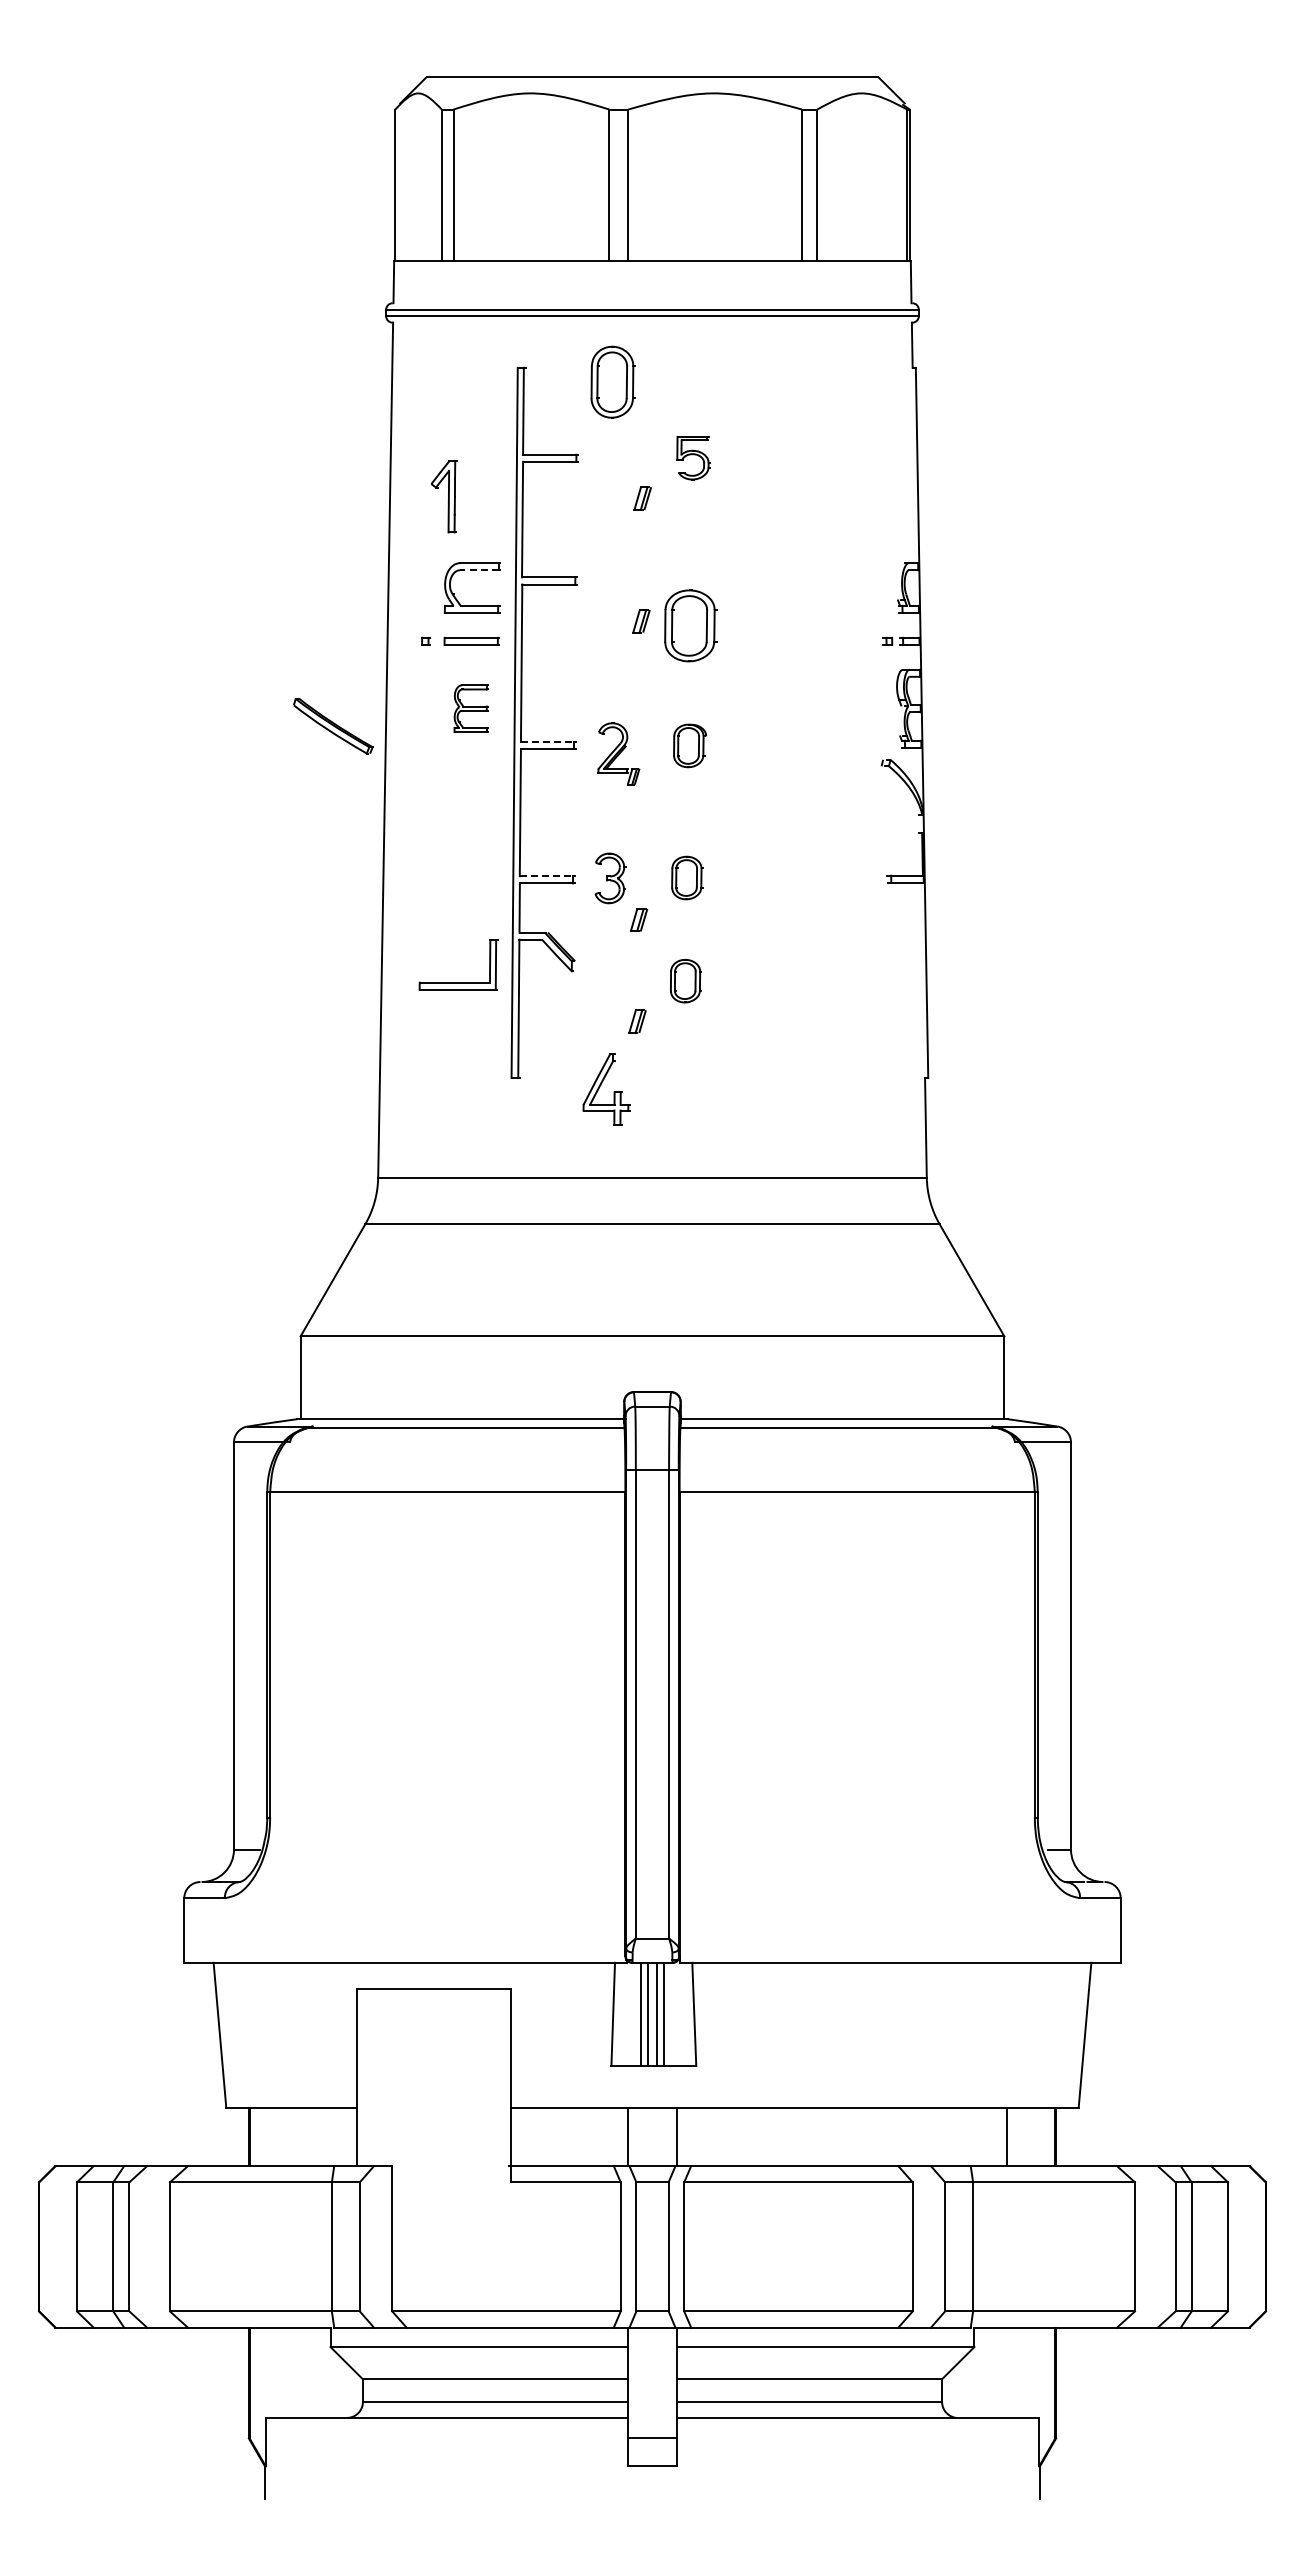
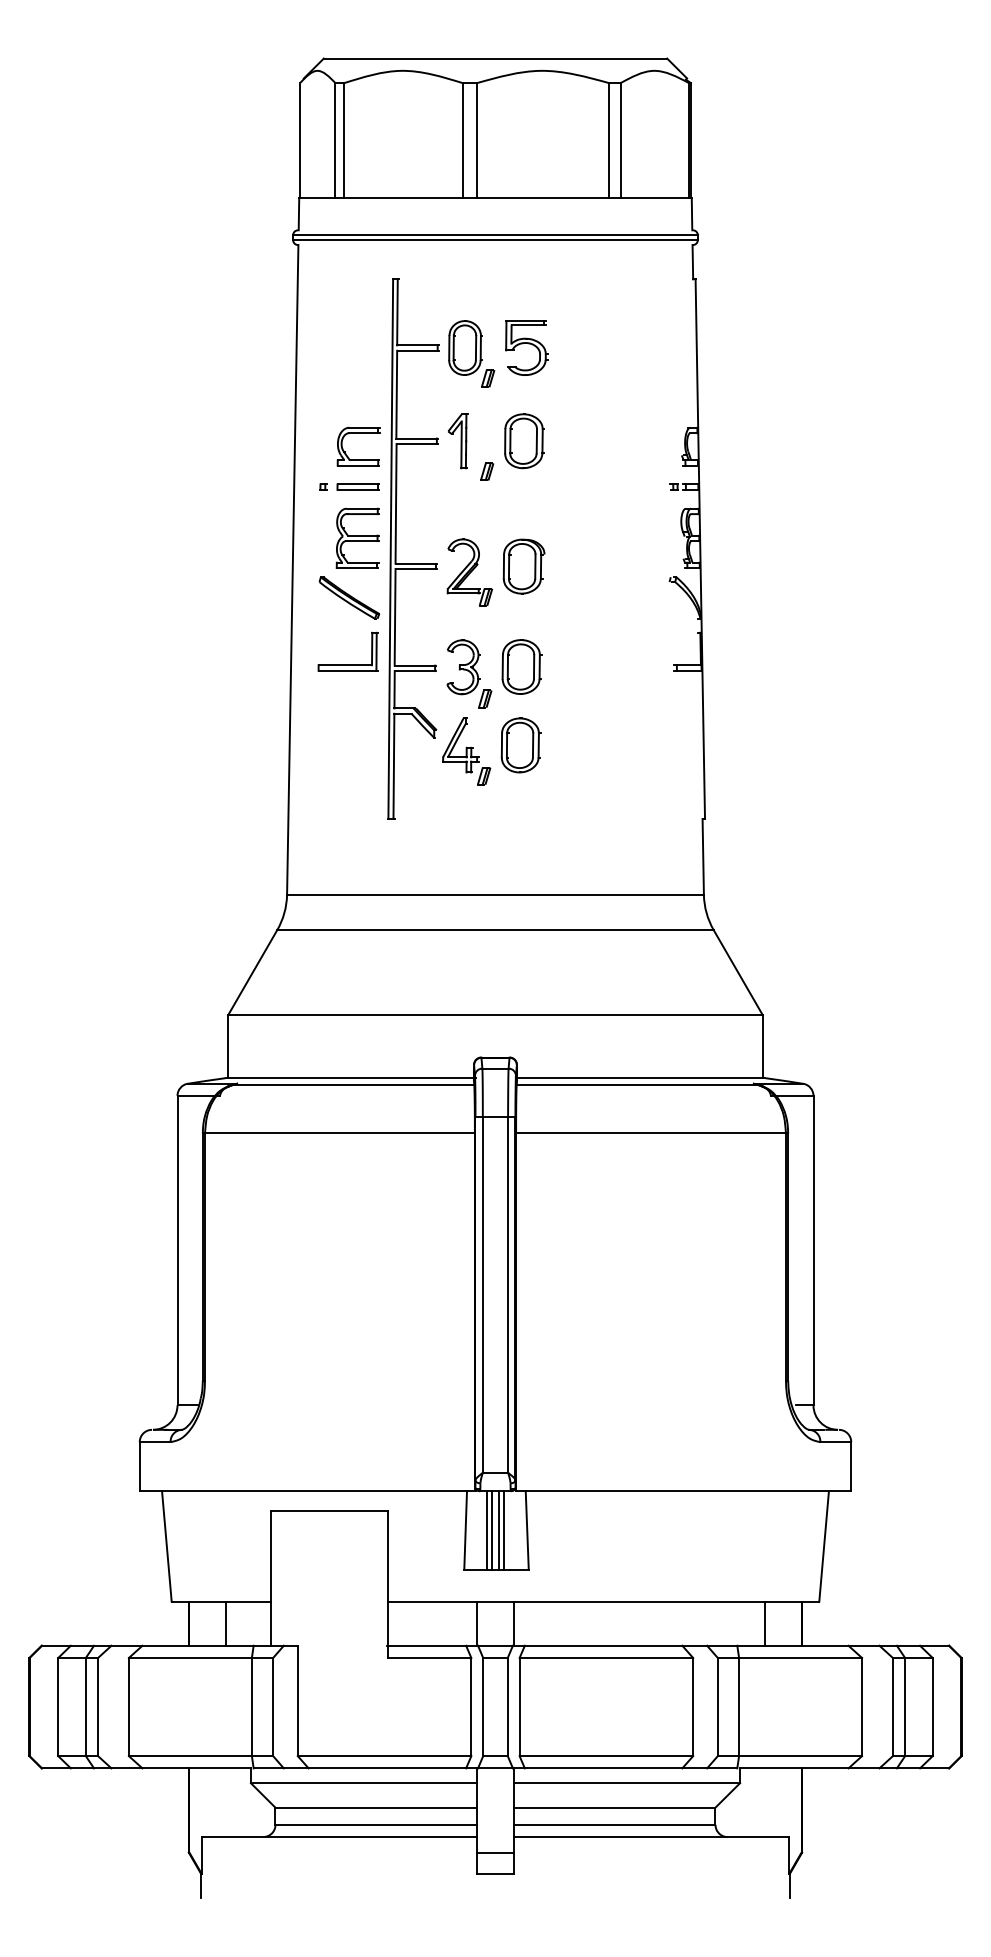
part: (612, 381) -> (465, 347), moved
part: (693, 457) -> (526, 347), size x1.67
part: (443, 496) -> (457, 440), moved
line: (478, 570) -> (363, 433), dashed -> solid
part: (690, 625) -> (524, 440), moved
part: (470, 708) -> (357, 538), size x1.67
part: (333, 726) -> (349, 598), moved
line: (547, 742) -> (415, 564), dashed -> solid
part: (689, 745) -> (523, 566), size x1.67
part: (618, 753) -> (469, 572), size x1.43
line: (546, 876) -> (414, 665), dashed -> solid
part: (687, 877) -> (522, 666), size x1.67
part: (610, 878) -> (463, 667), size x1.43
part: (685, 980) -> (520, 744), size x1.67
part: (458, 982) -> (348, 665), moved
part: (600, 1087) -> (455, 744), moved
line: (298, 2137) -> (226, 1623), added

